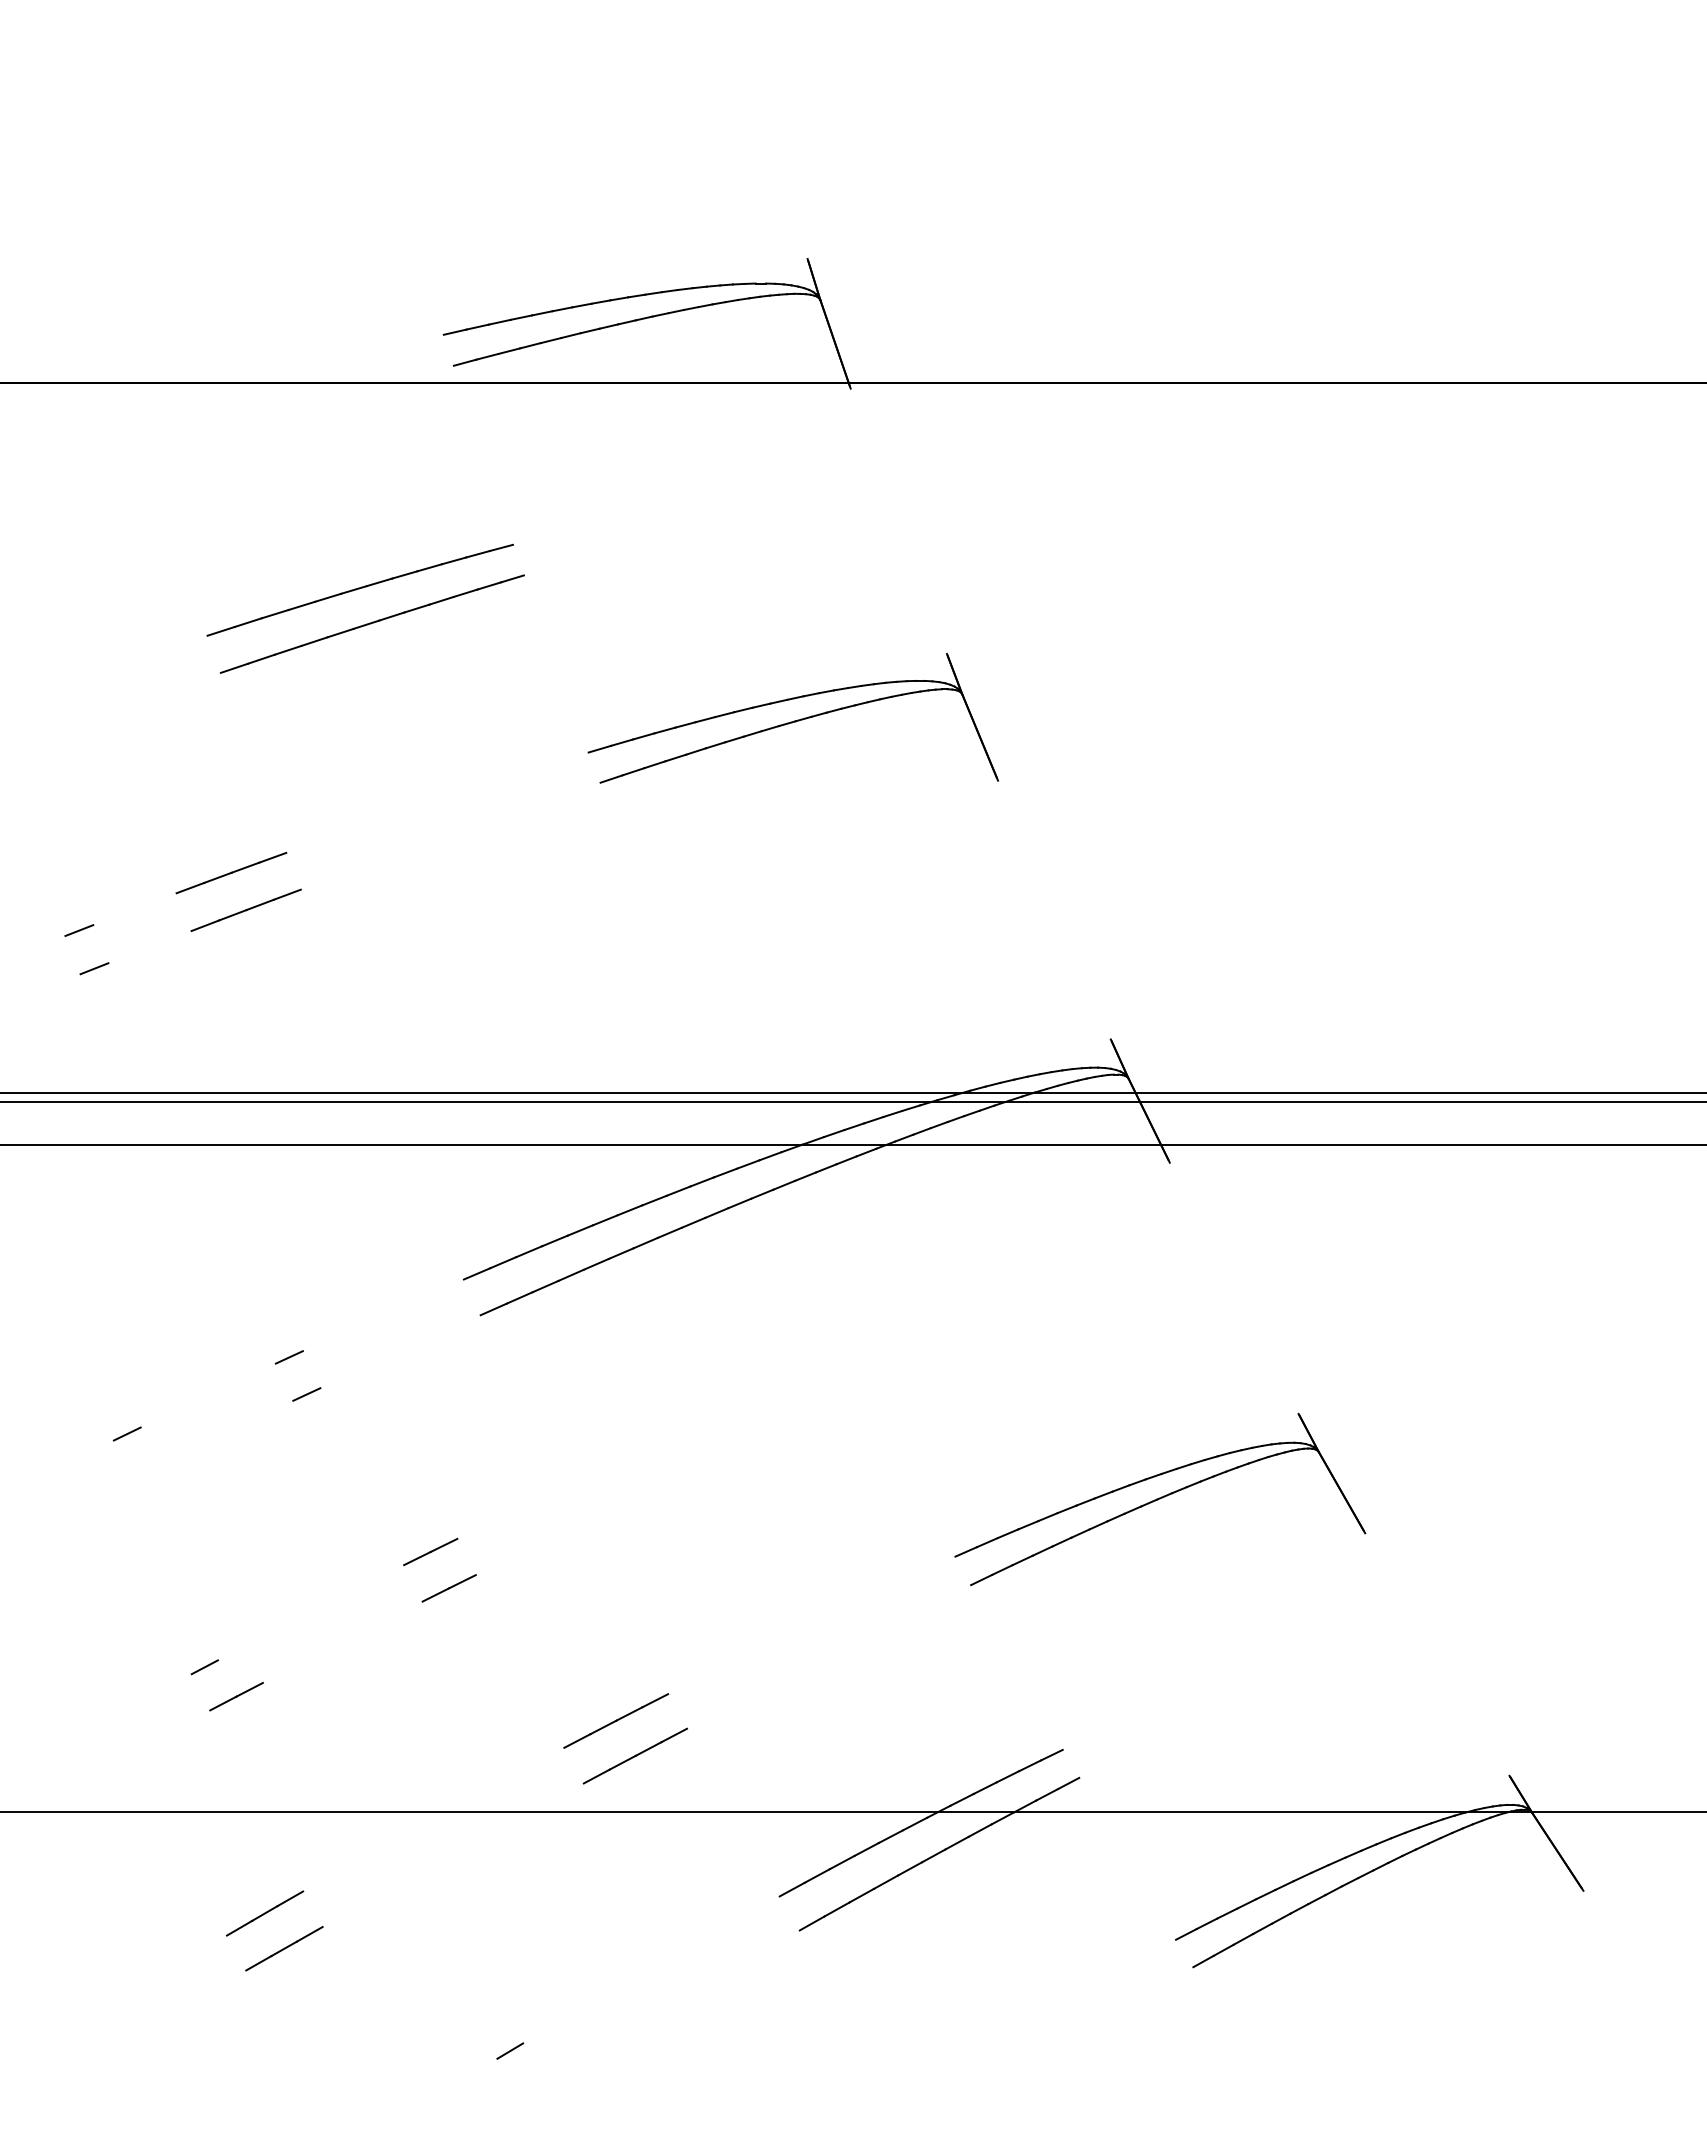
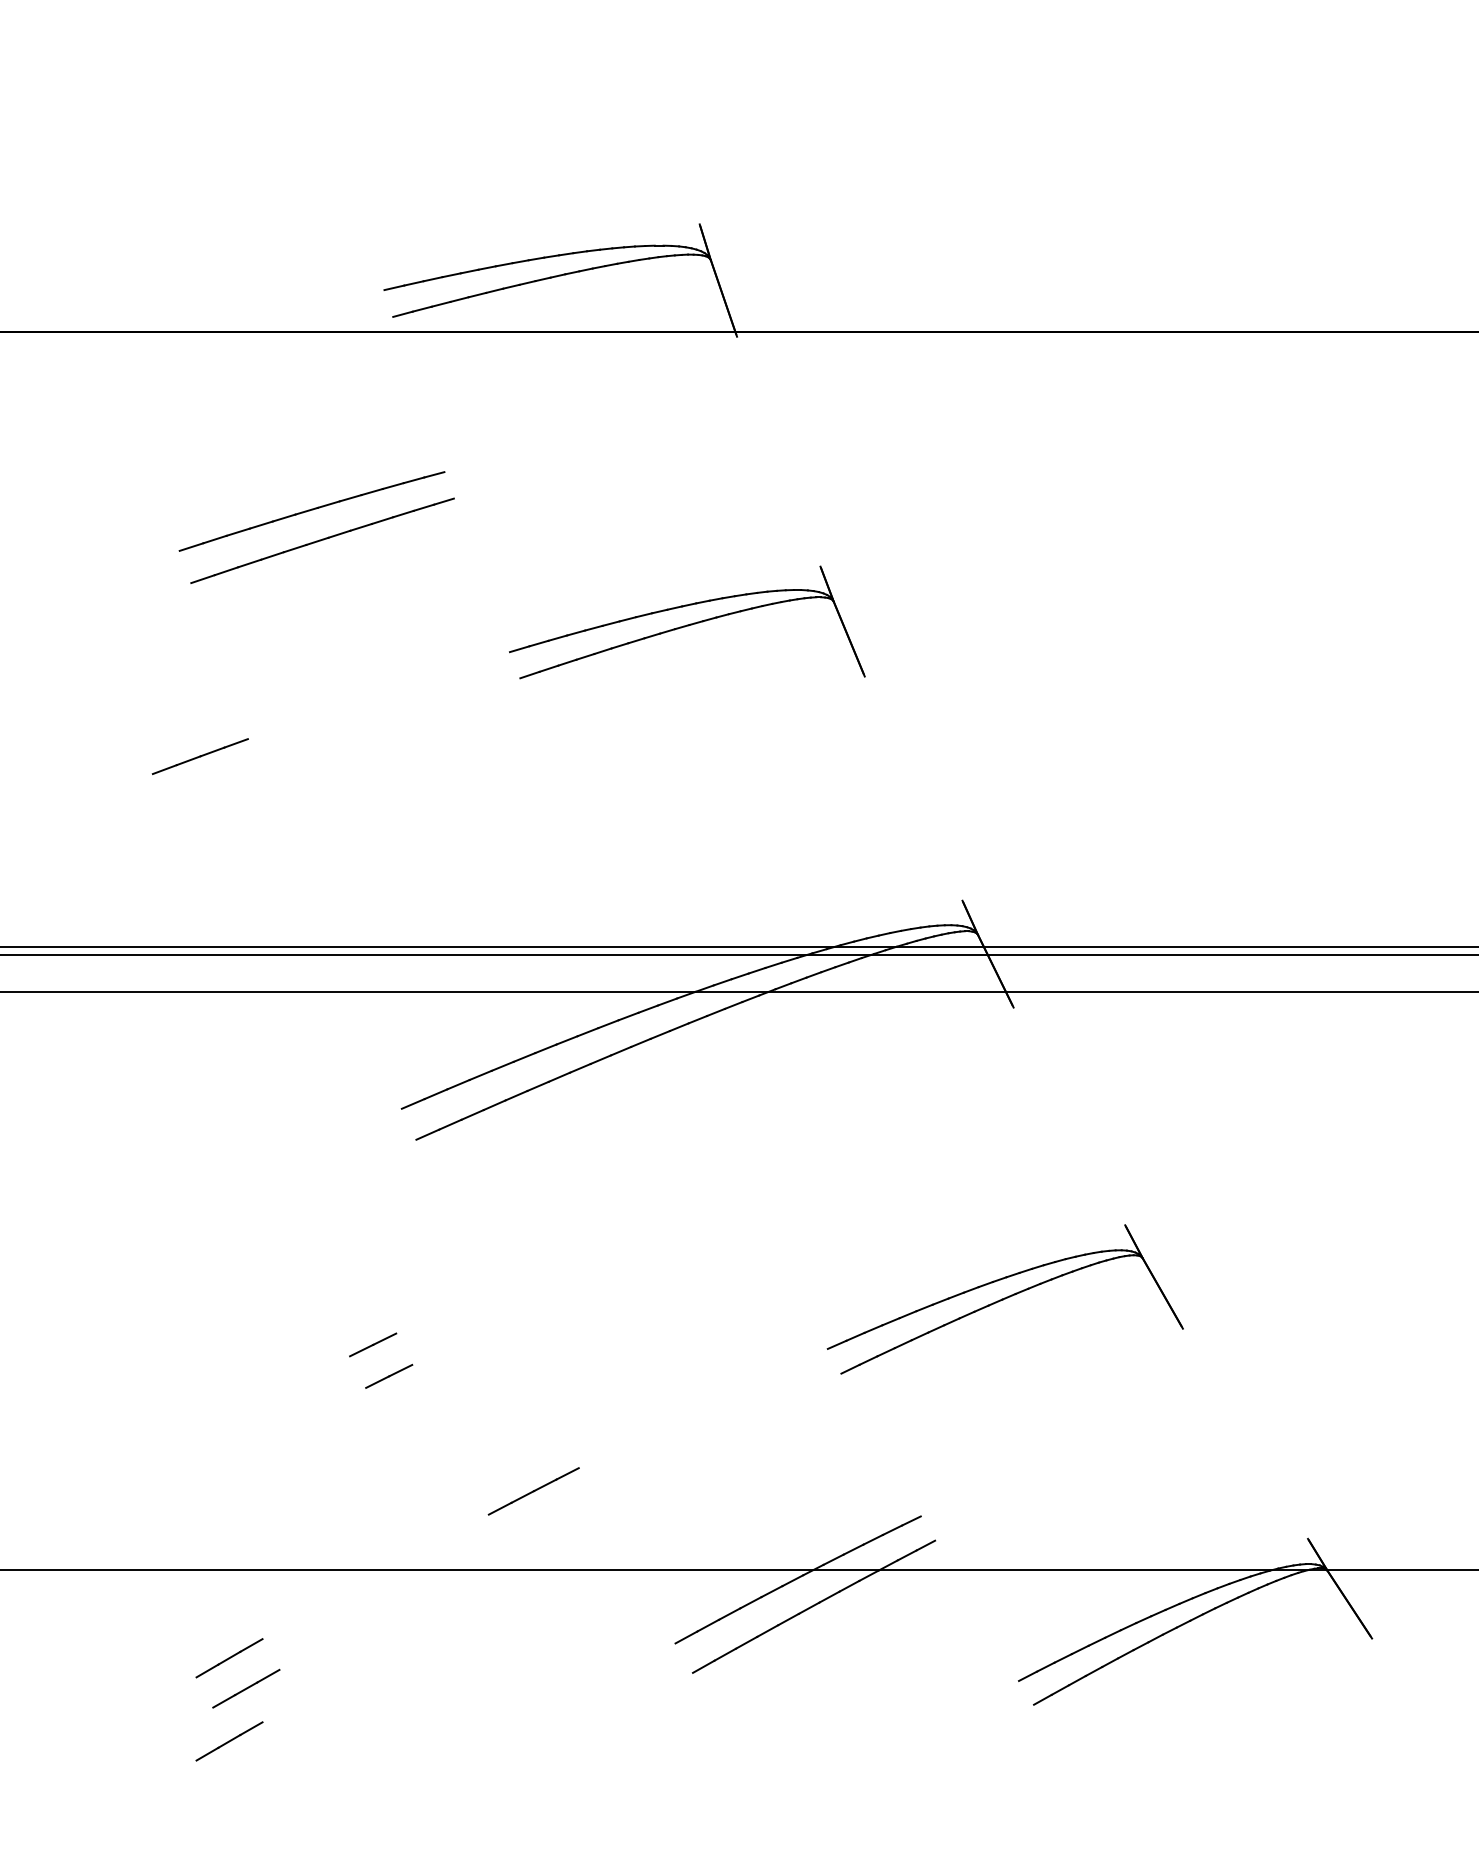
line: (245, 909) -> (212, 788), removed
line: (79, 930) -> (68, 806), removed
line: (94, 968) -> (81, 839), removed
line: (288, 1357) -> (249, 1176), removed
line: (306, 1394) -> (265, 1208), removed
line: (126, 1433) -> (109, 1242), removed
line: (204, 1667) -> (177, 1445), removed
line: (236, 1696) -> (204, 1470), removed
line: (634, 1755) -> (549, 1521), removed
line: (265, 2009) -> (229, 1741), added
line: (510, 2050) -> (442, 1776), removed

